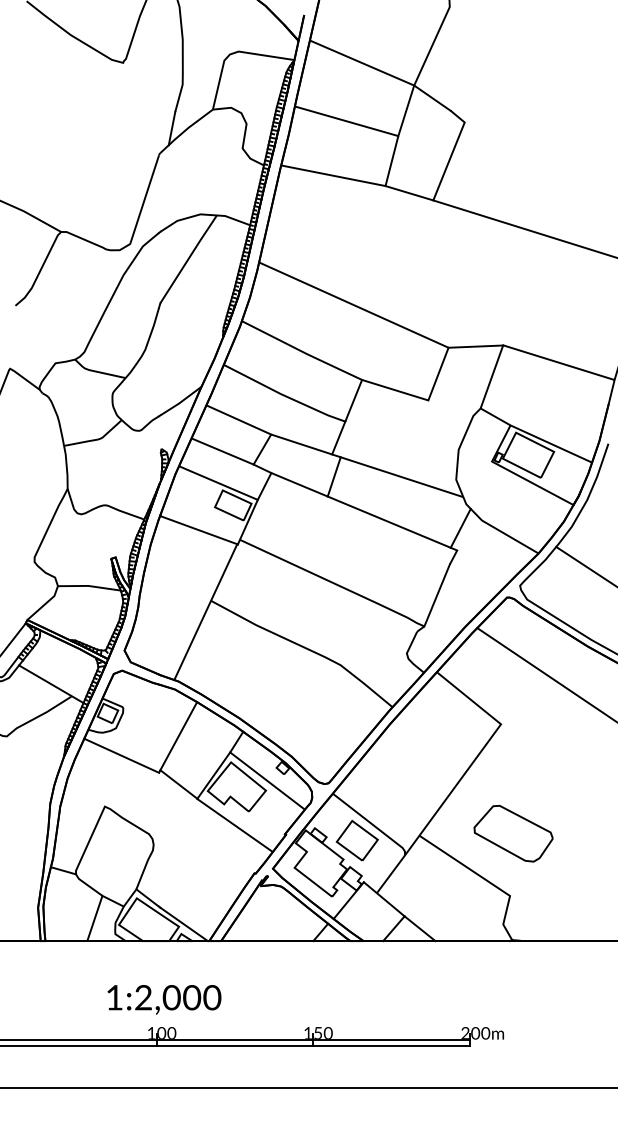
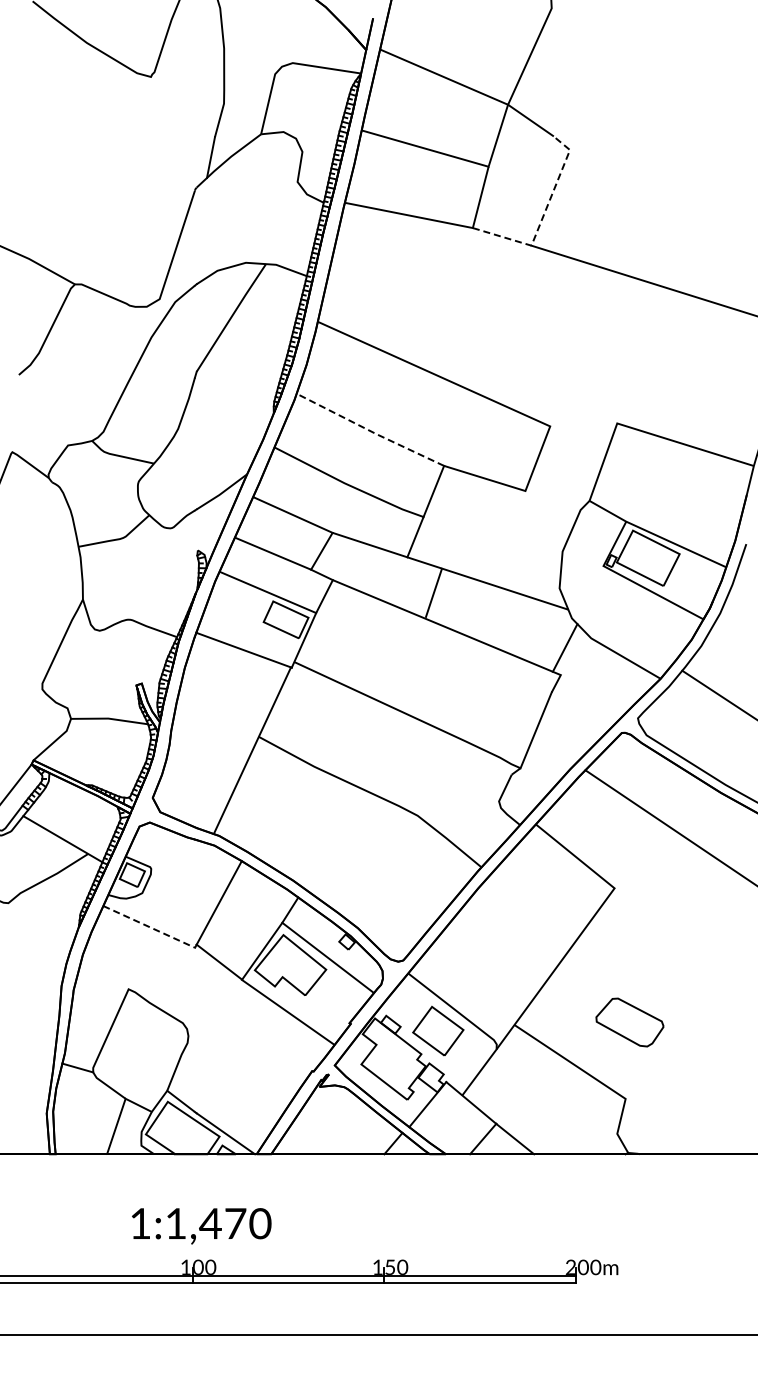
line: (443, 175) -> (543, 215), solid -> dashed
line: (475, 346) -> (583, 424), removed
line: (302, 351) -> (370, 430), solid -> dashed
line: (333, 476) -> (433, 592), moved
line: (121, 756) -> (149, 927), solid -> dashed
part: (513, 833) -> (629, 1022), size x0.7
text: (167, 997) -> (205, 1223), 1:2,000 -> 1:1,470

